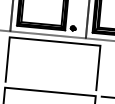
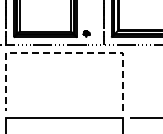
line: (54, 41) -> (64, 52), solid -> dashed

